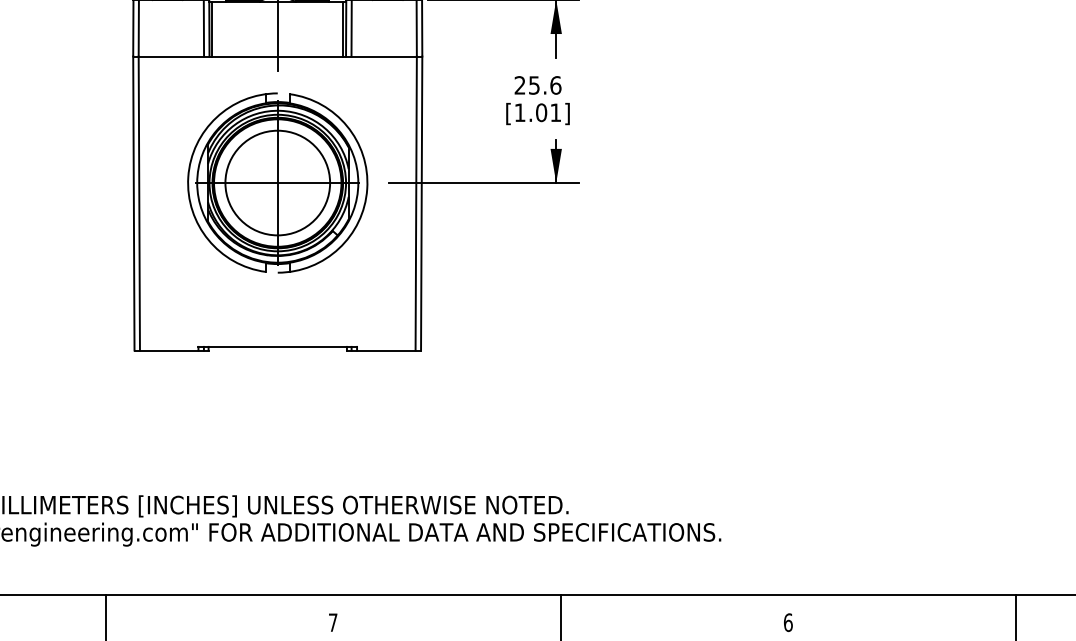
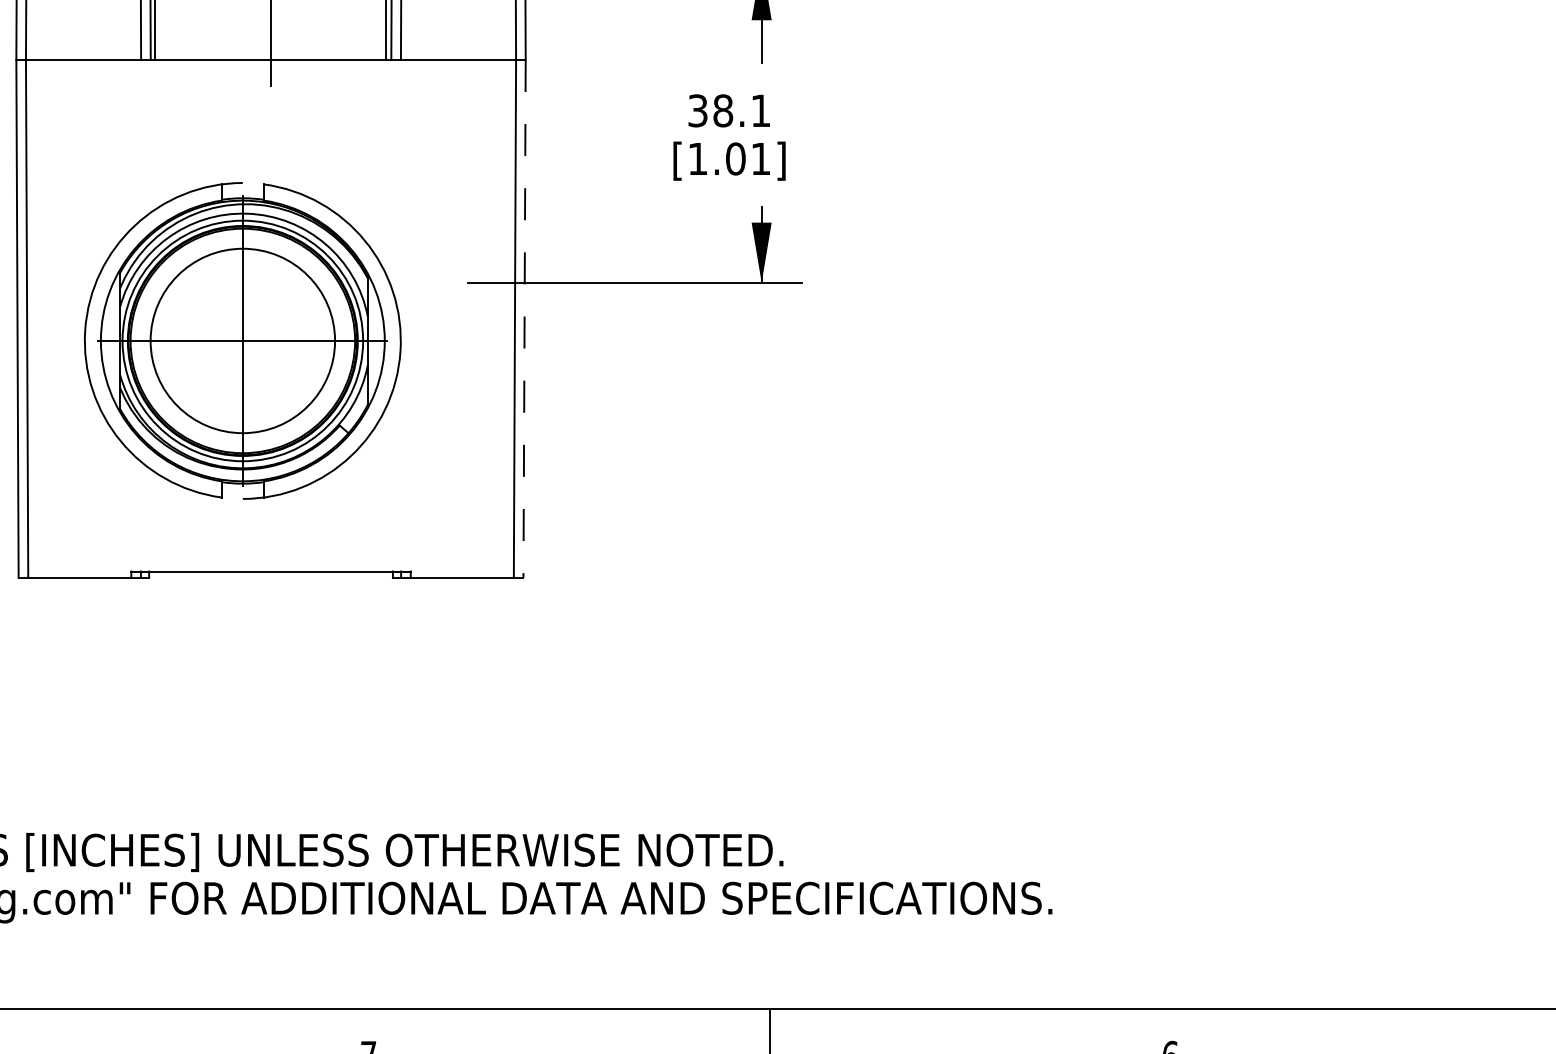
text: (537, 85) -> (728, 110), 25.6 -> 38.1
part: (277, 182) -> (242, 339), moved
line: (421, 204) -> (524, 320), solid -> dashed

